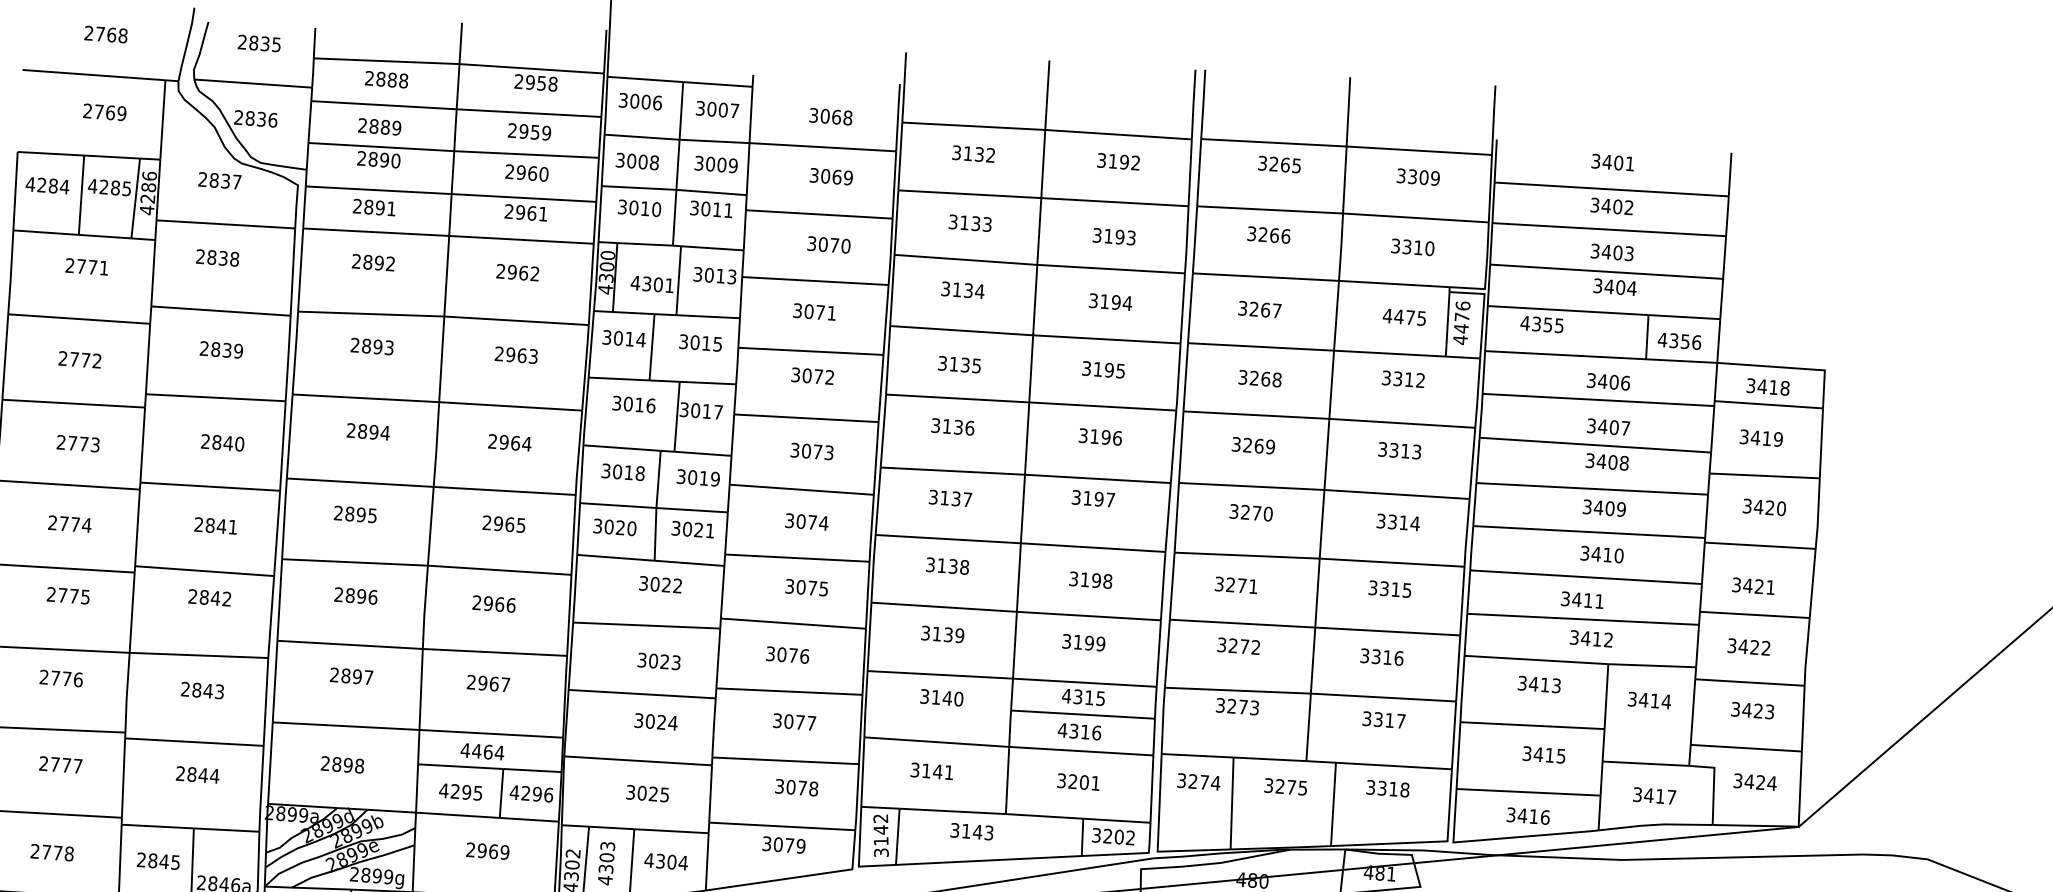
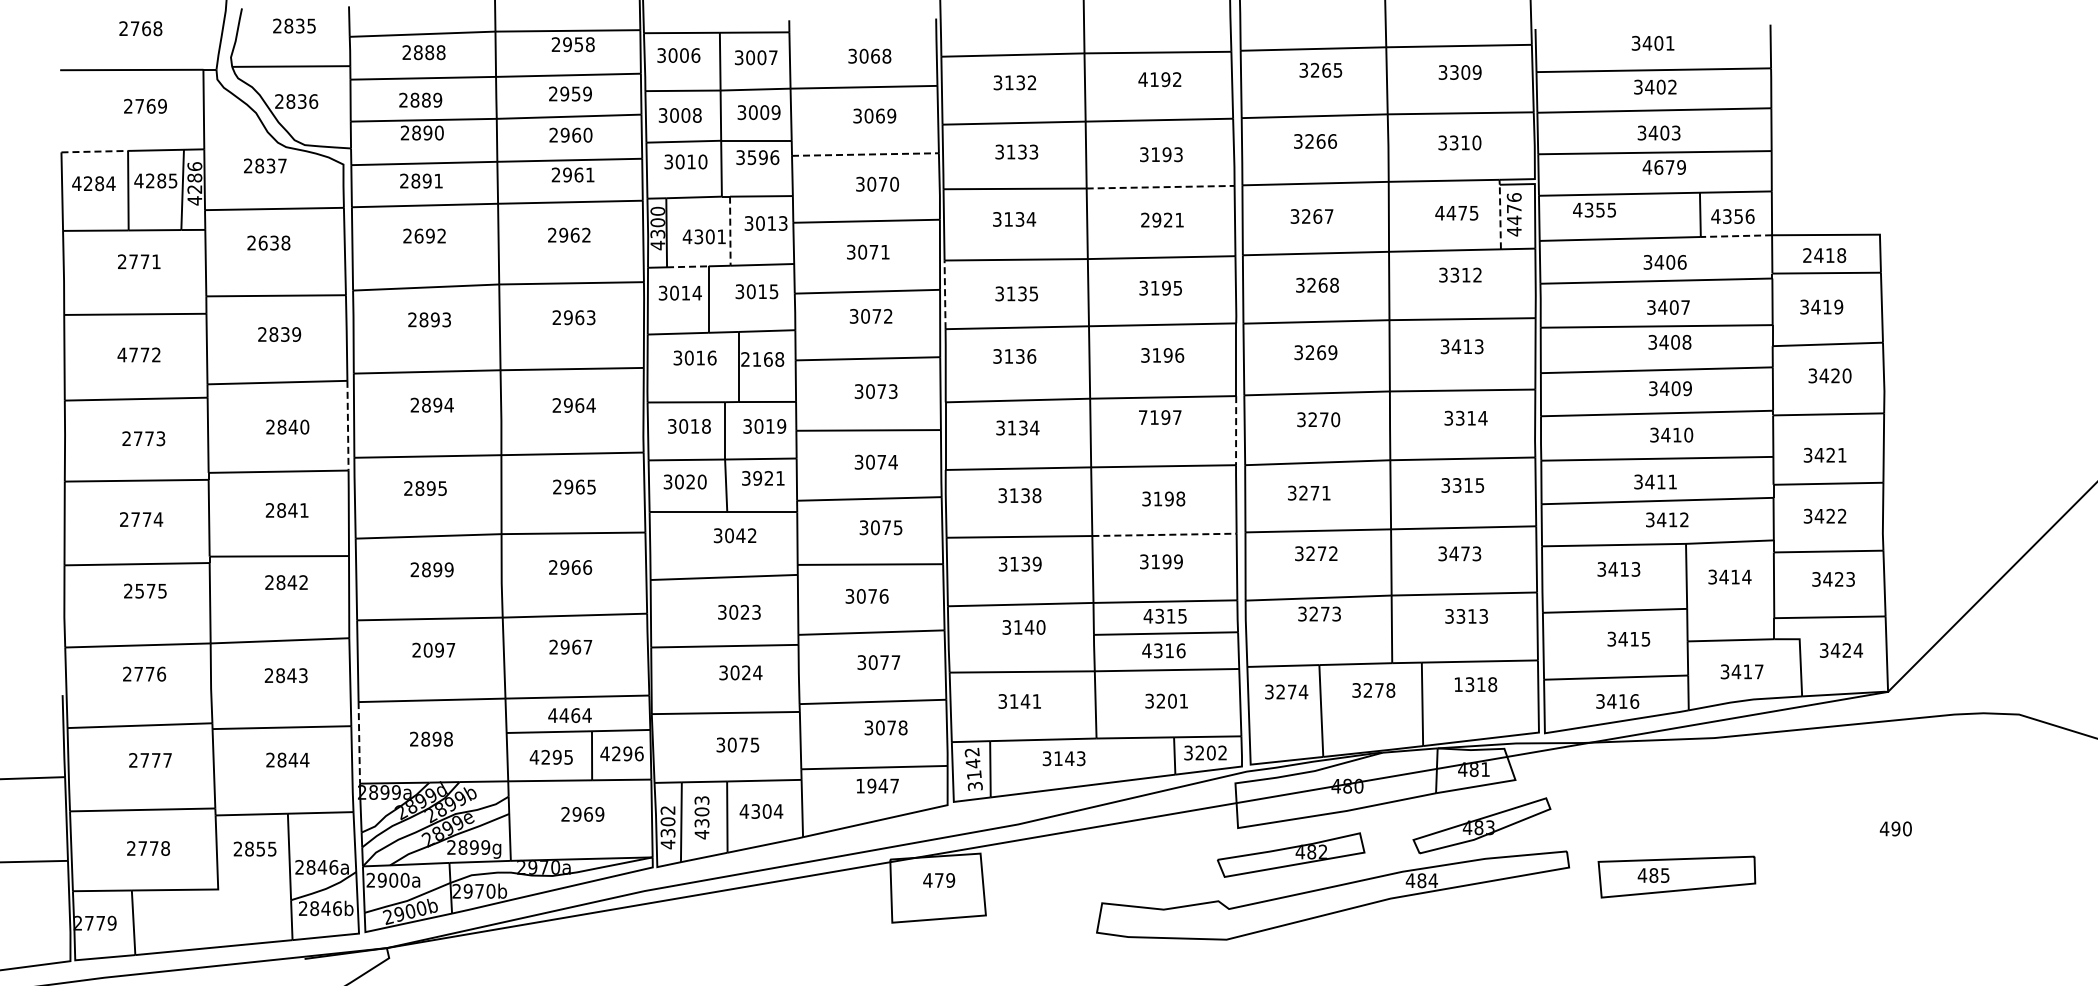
line: (51, 153) -> (95, 151), solid -> dashed
text: (1101, 160) -> (1142, 79), 3192 -> 4192
text: (717, 209) -> (763, 157), 3011 -> 3596
line: (819, 214) -> (865, 154), solid -> dashed
text: (211, 256) -> (262, 242), 2838 -> 2638
text: (367, 261) -> (418, 235), 2892 -> 2692
line: (1110, 269) -> (1160, 187), solid -> dashed
line: (678, 281) -> (730, 231), solid -> dashed
text: (1615, 287) -> (1664, 167), 3404 -> 4679
text: (1110, 301) -> (1162, 219), 3194 -> 2921
line: (633, 312) -> (687, 266), solid -> dashed
line: (1447, 323) -> (1500, 216), solid -> dashed
text: (62, 358) -> (121, 354), 2772 -> 4772
line: (888, 359) -> (945, 294), solid -> dashed
line: (1681, 361) -> (1736, 236), solid -> dashed
text: (1751, 385) -> (1807, 255), 3418 -> 2418
text: (701, 411) -> (762, 359), 3017 -> 2168
line: (282, 445) -> (347, 425), solid -> dashed
text: (1394, 450) -> (1456, 346), 3313 -> 3413
text: (1075, 497) -> (1142, 417), 3197 -> 7197
text: (967, 499) -> (1034, 427), 3137 -> 3134
line: (1168, 517) -> (1236, 430), solid -> dashed
text: (687, 529) -> (757, 478), 3021 -> 3921
text: (666, 584) -> (740, 535), 3022 -> 3042
text: (62, 595) -> (139, 591), 2775 -> 2575
text: (372, 596) -> (448, 569), 2896 -> 2899
line: (1088, 615) -> (1164, 534), solid -> dashed
text: (1387, 657) -> (1465, 553), 3316 -> 3473
text: (345, 676) -> (427, 650), 2897 -> 2097
text: (1400, 721) -> (1483, 616), 3317 -> 3313
line: (270, 762) -> (359, 742), solid -> dashed
text: (1370, 787) -> (1458, 684), 3318 -> 1318
text: (1302, 788) -> (1390, 690), 3275 -> 3278
text: (653, 793) -> (743, 744), 3025 -> 3075
text: (783, 844) -> (877, 785), 3079 -> 1947
text: (163, 861) -> (260, 848), 2845 -> 2855

